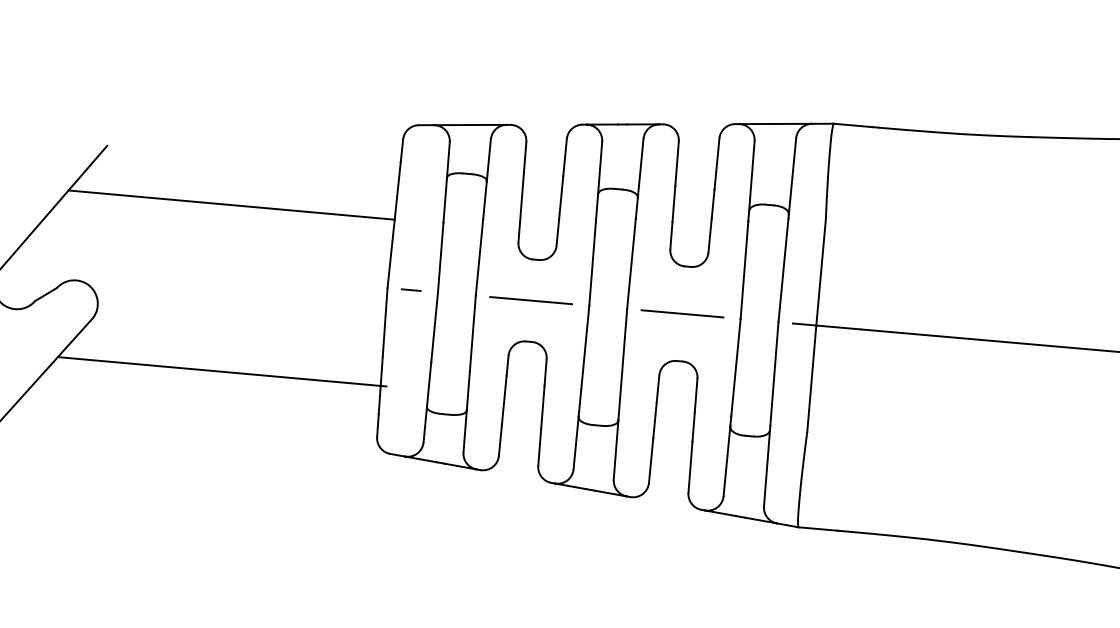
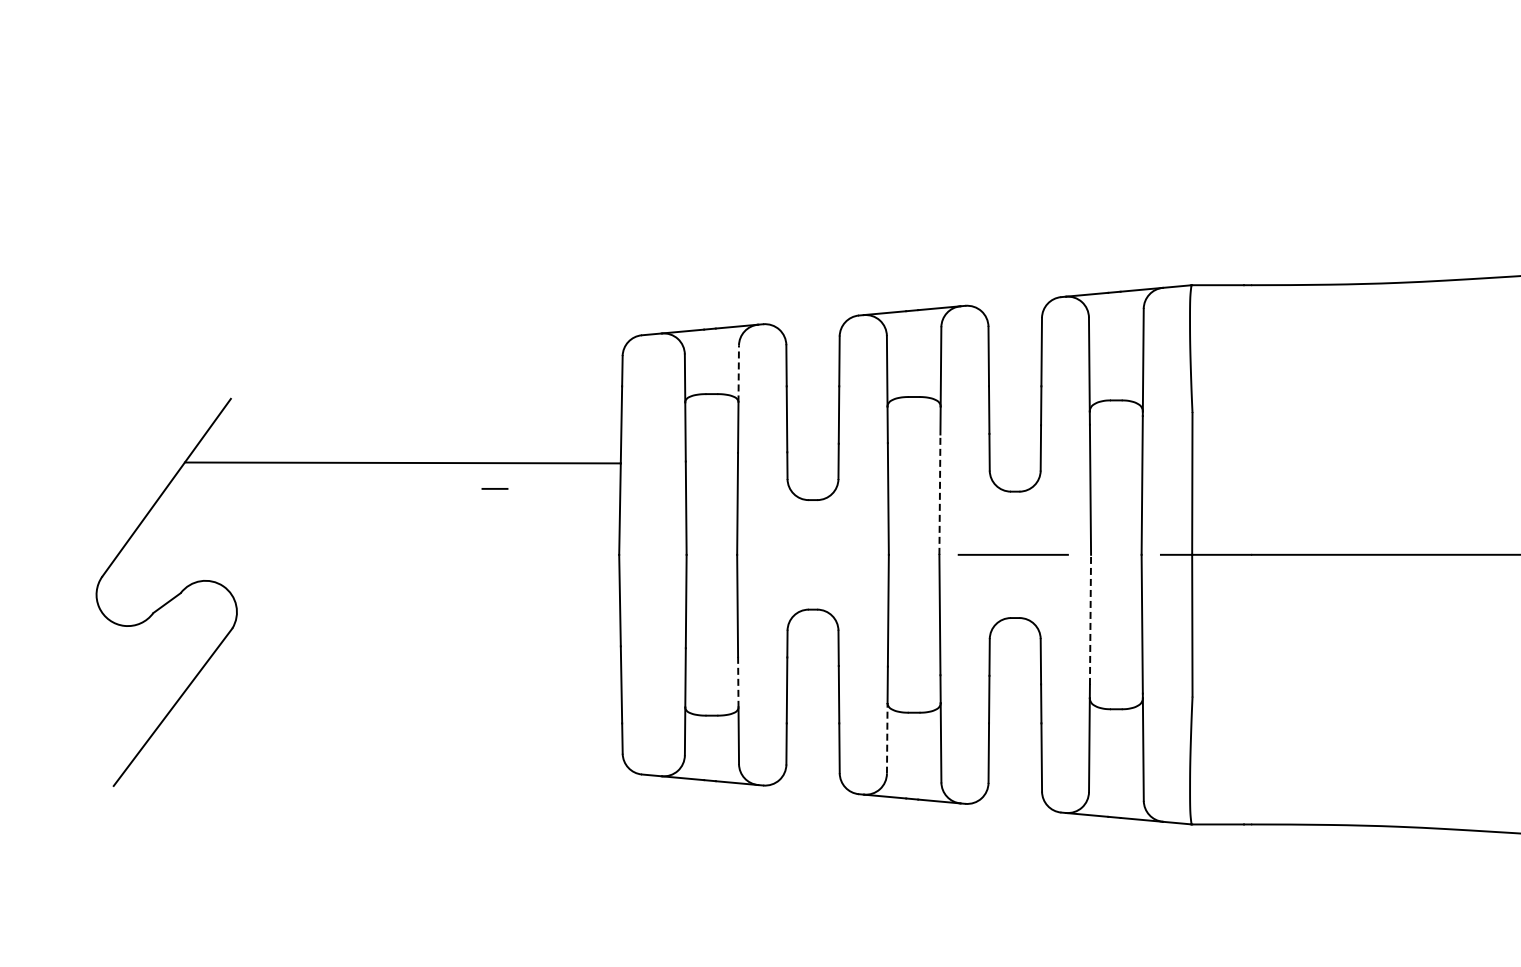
line: (488, 160) -> (738, 373), solid -> dashed
line: (631, 263) -> (939, 494), solid -> dashed
line: (410, 289) -> (494, 488), moved
line: (530, 300) -> (810, 554), removed
line: (735, 367) -> (1090, 619), solid -> dashed
line: (222, 371) -> (409, 684), removed
line: (468, 391) -> (738, 682), solid -> dashed
line: (576, 442) -> (887, 737), solid -> dashed

